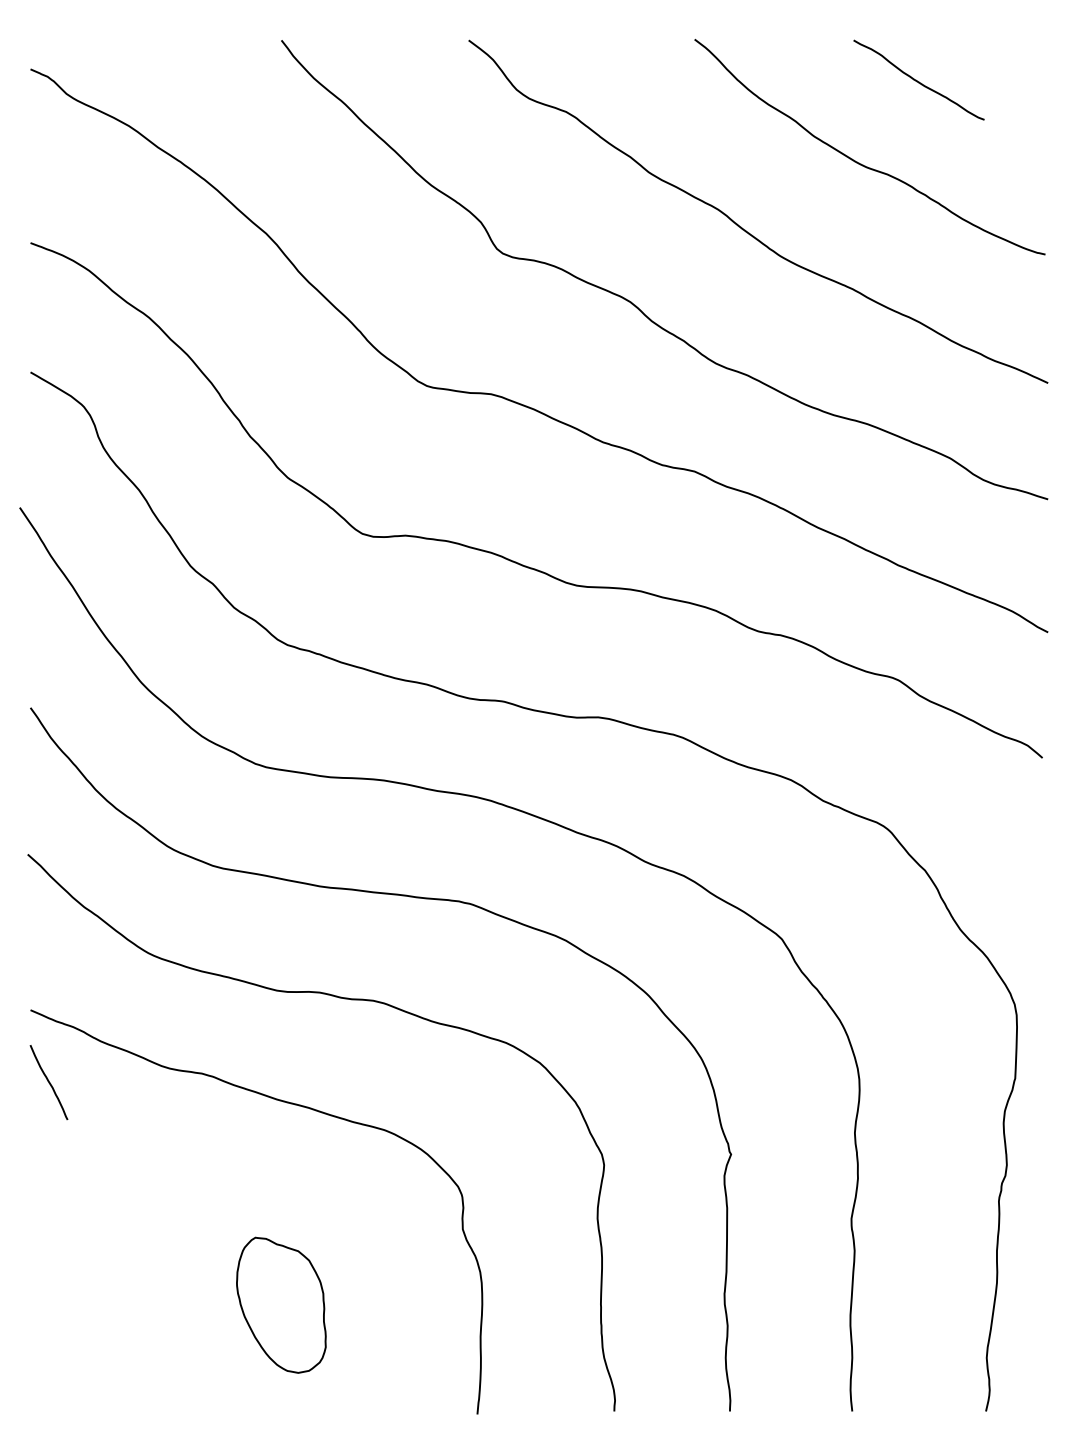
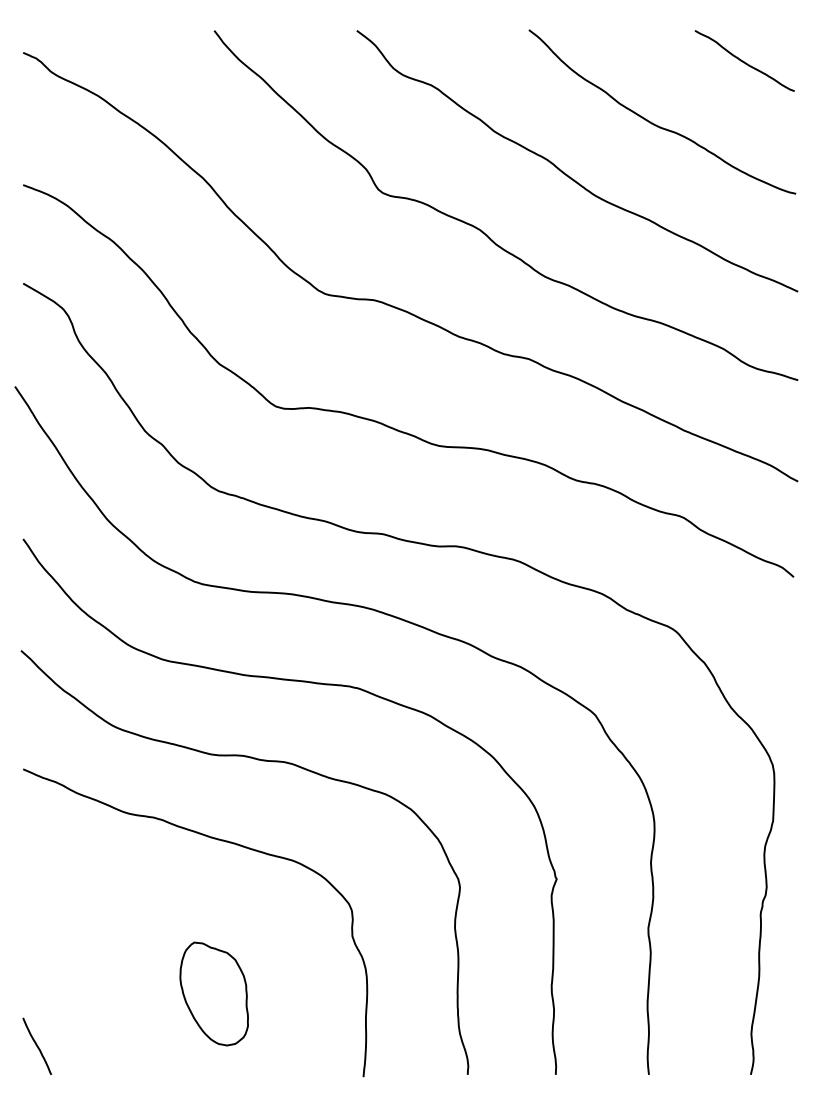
curve: (917, 79) -> (743, 60), moved
curve: (49, 1082) -> (37, 1046), moved

